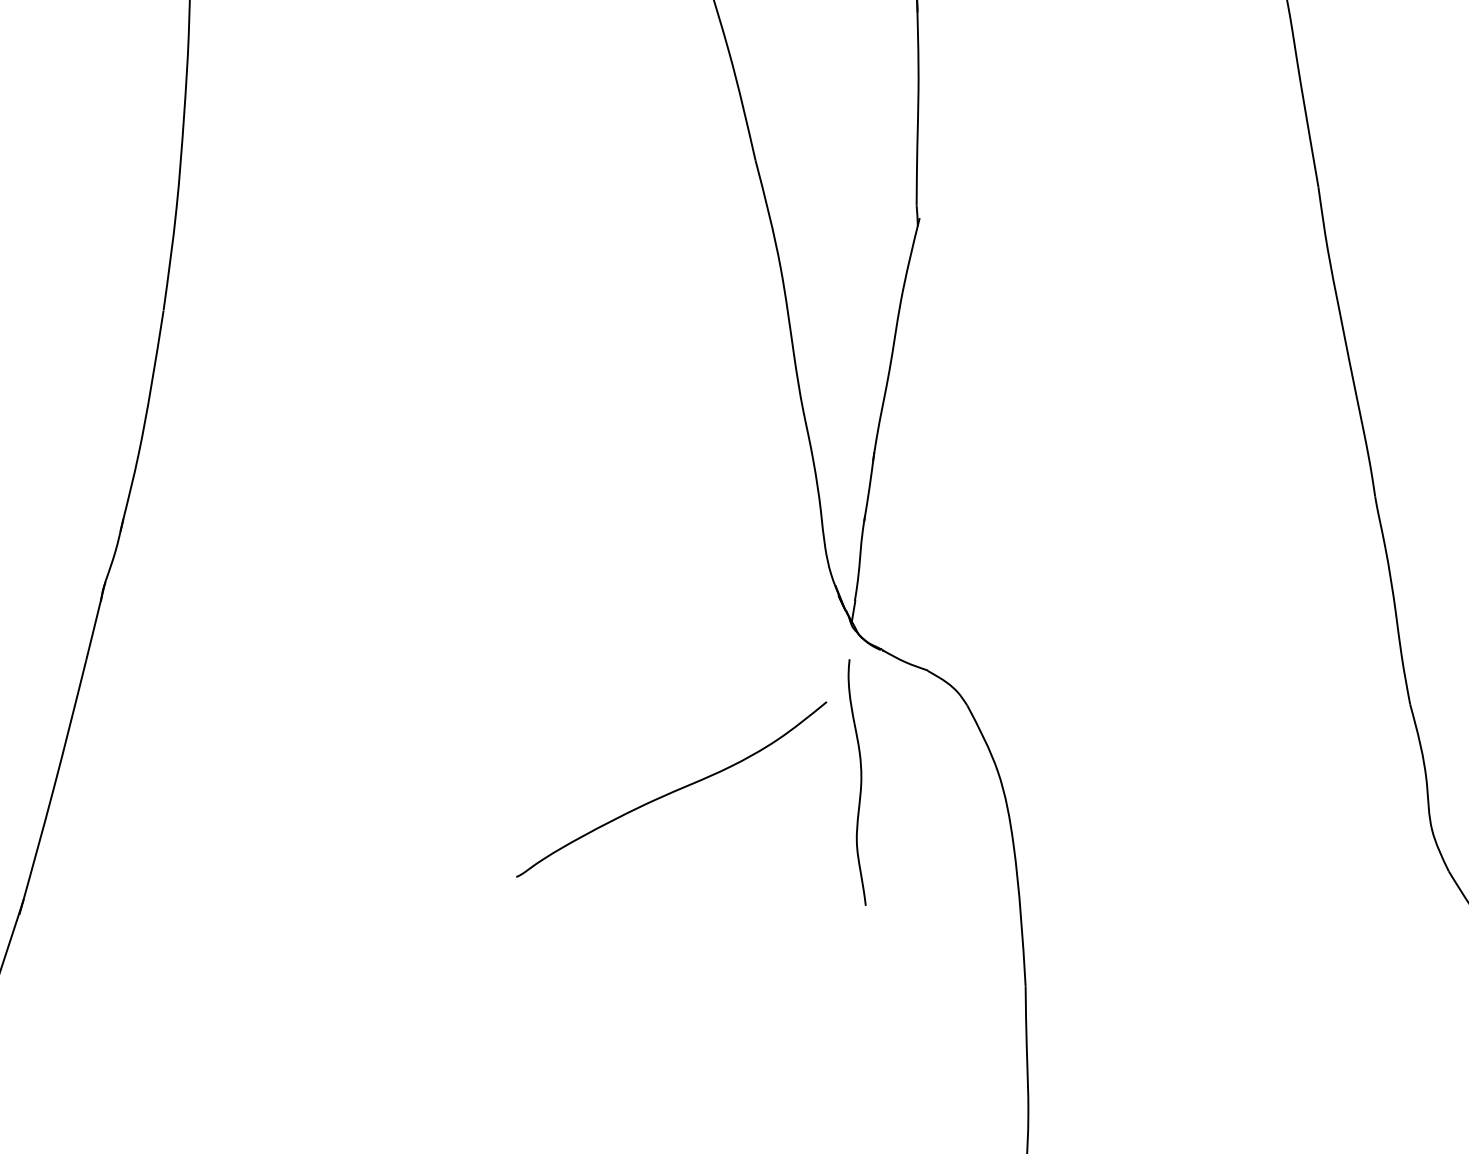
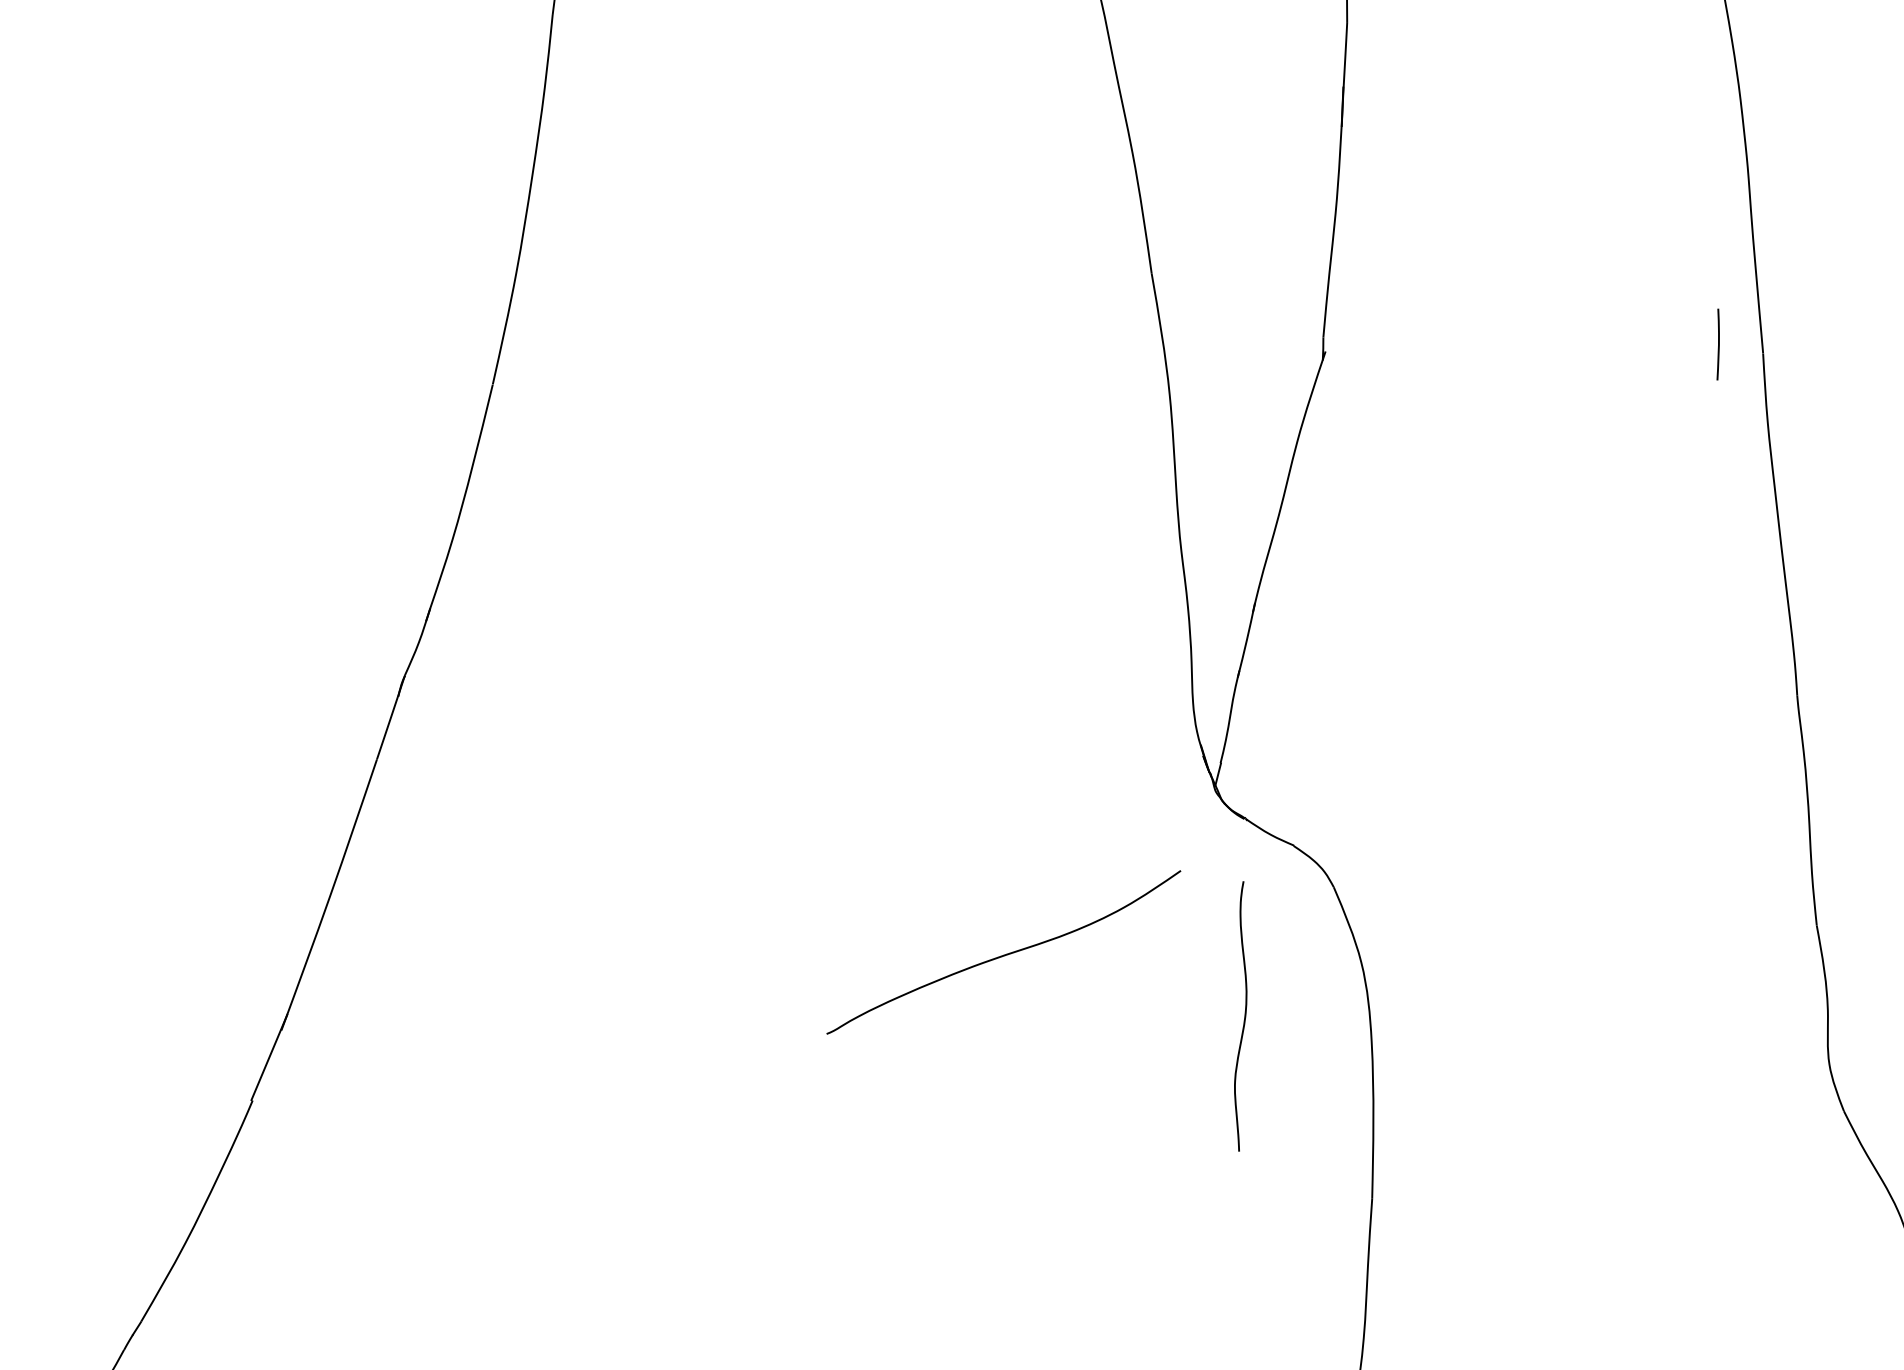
line: (1277, 182) -> (1718, 344), added
curve: (860, 782) -> (1244, 1016), moved

